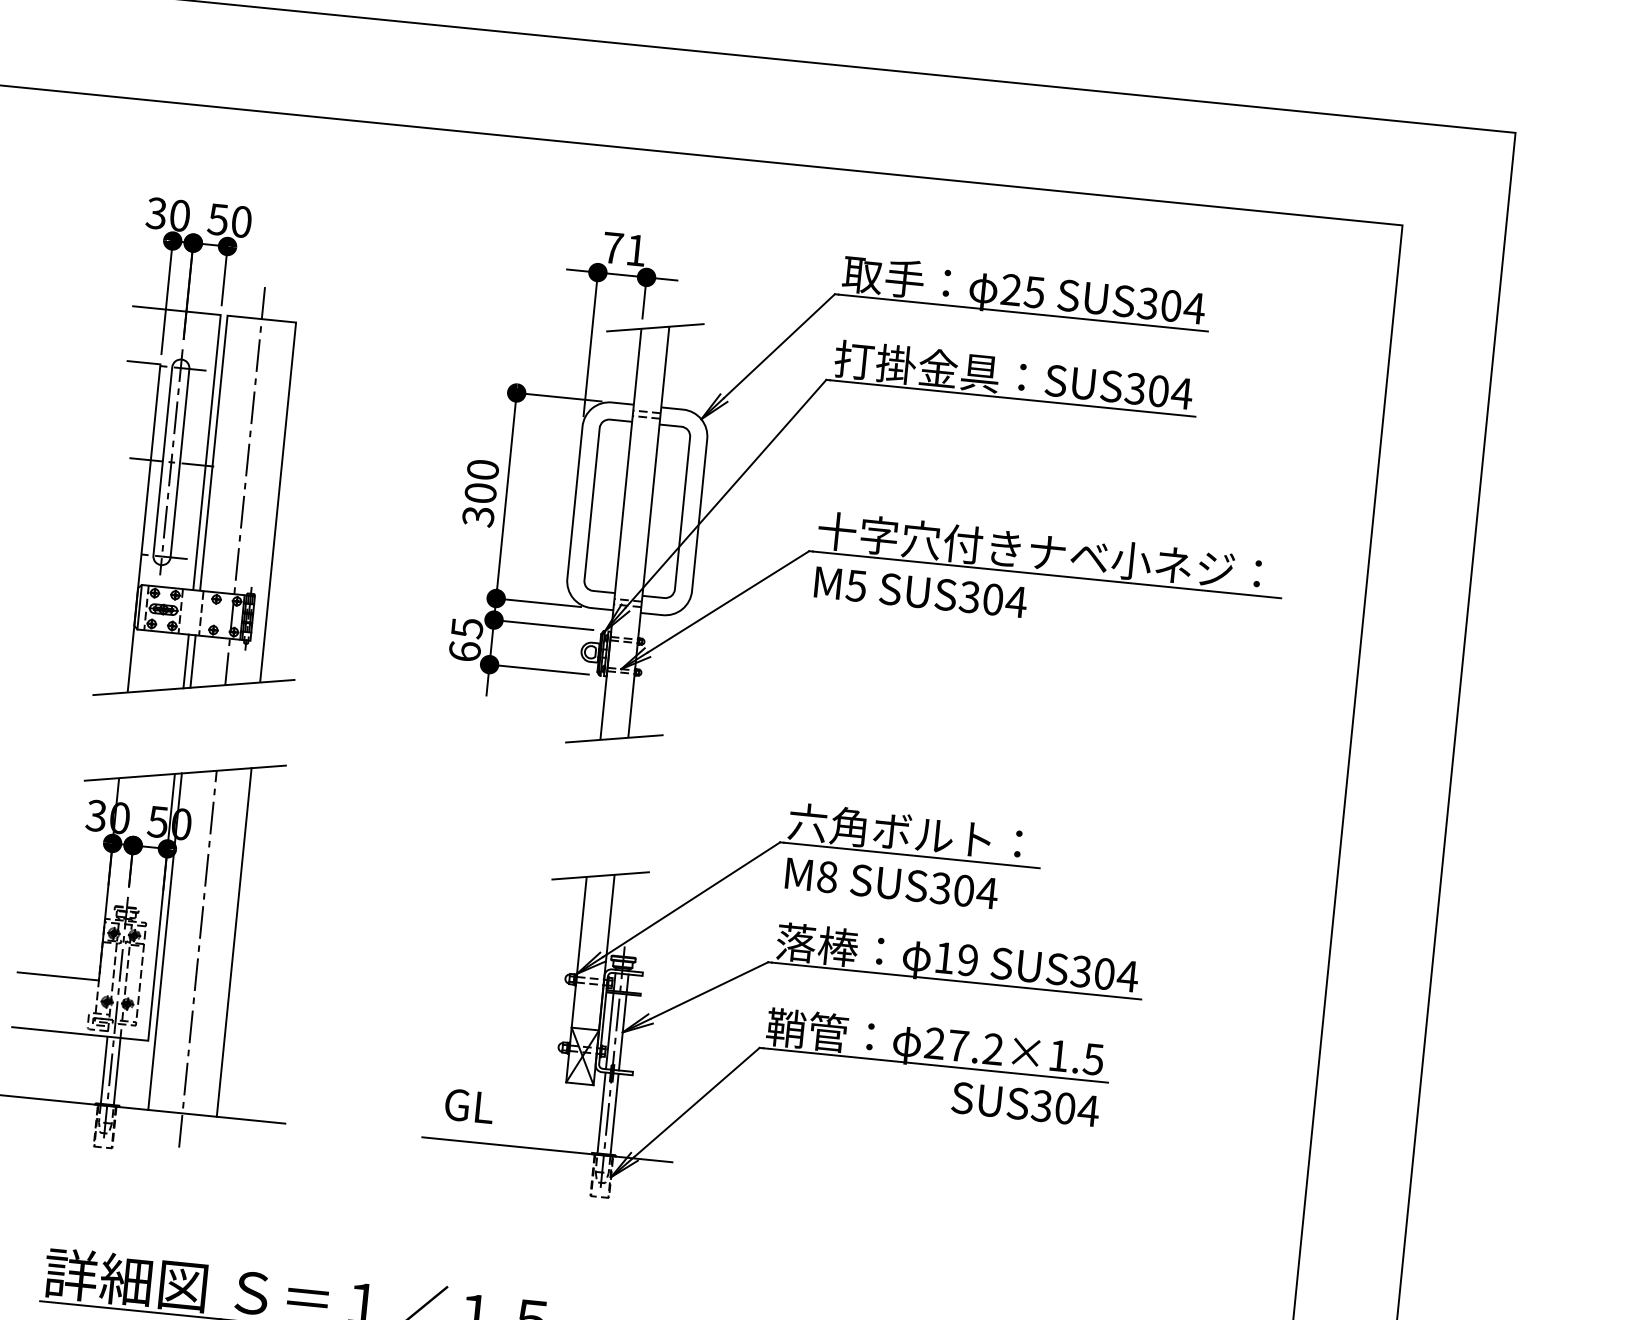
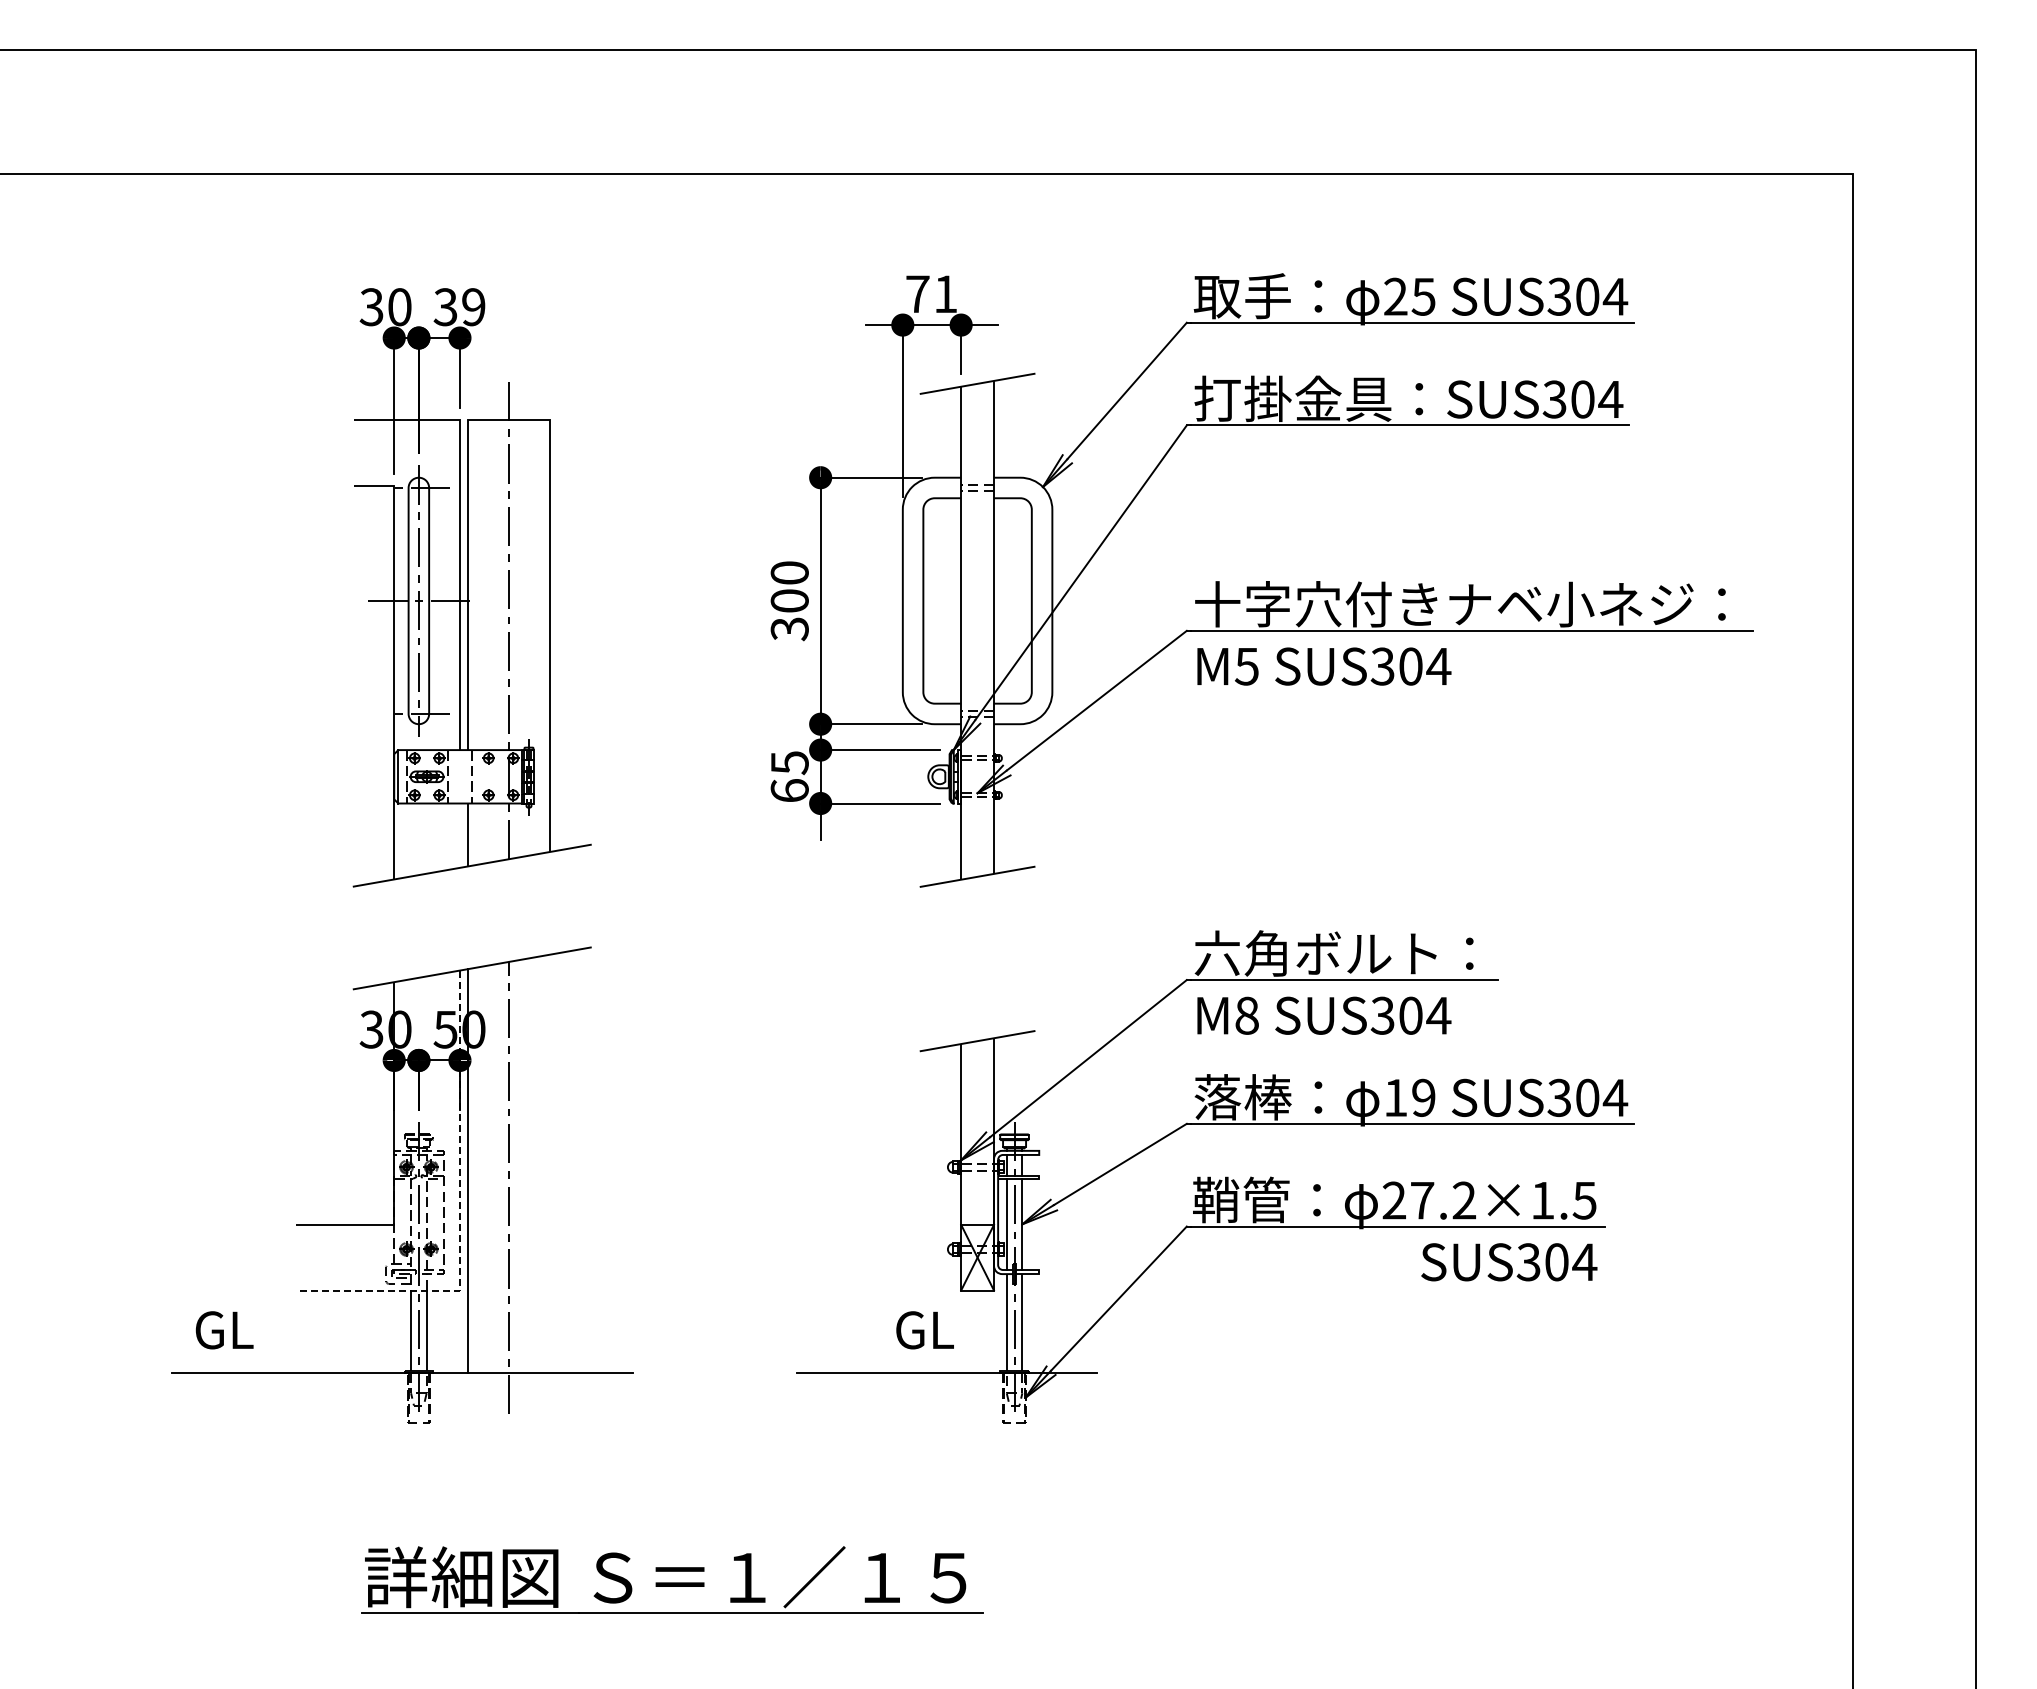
text: (229, 221) -> (459, 307), 50 -> 39
line: (185, 661) -> (459, 835), removed
line: (234, 942) -> (550, 1163), removed
line: (154, 976) -> (459, 1213), solid -> dashed
text: (468, 1106) -> (924, 1330), moved

